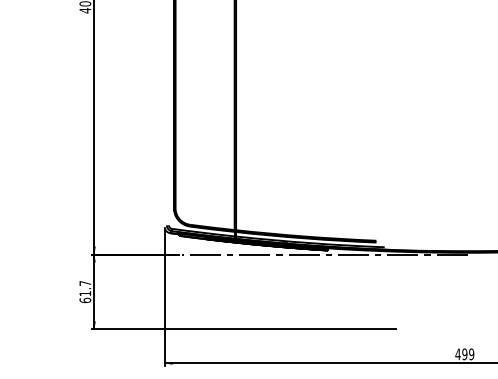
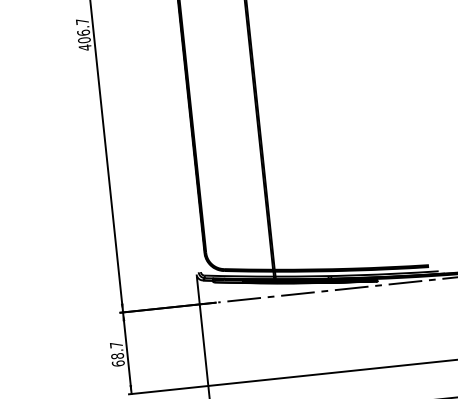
text: (85, 293) -> (117, 355), 61.7 -> 68.7

